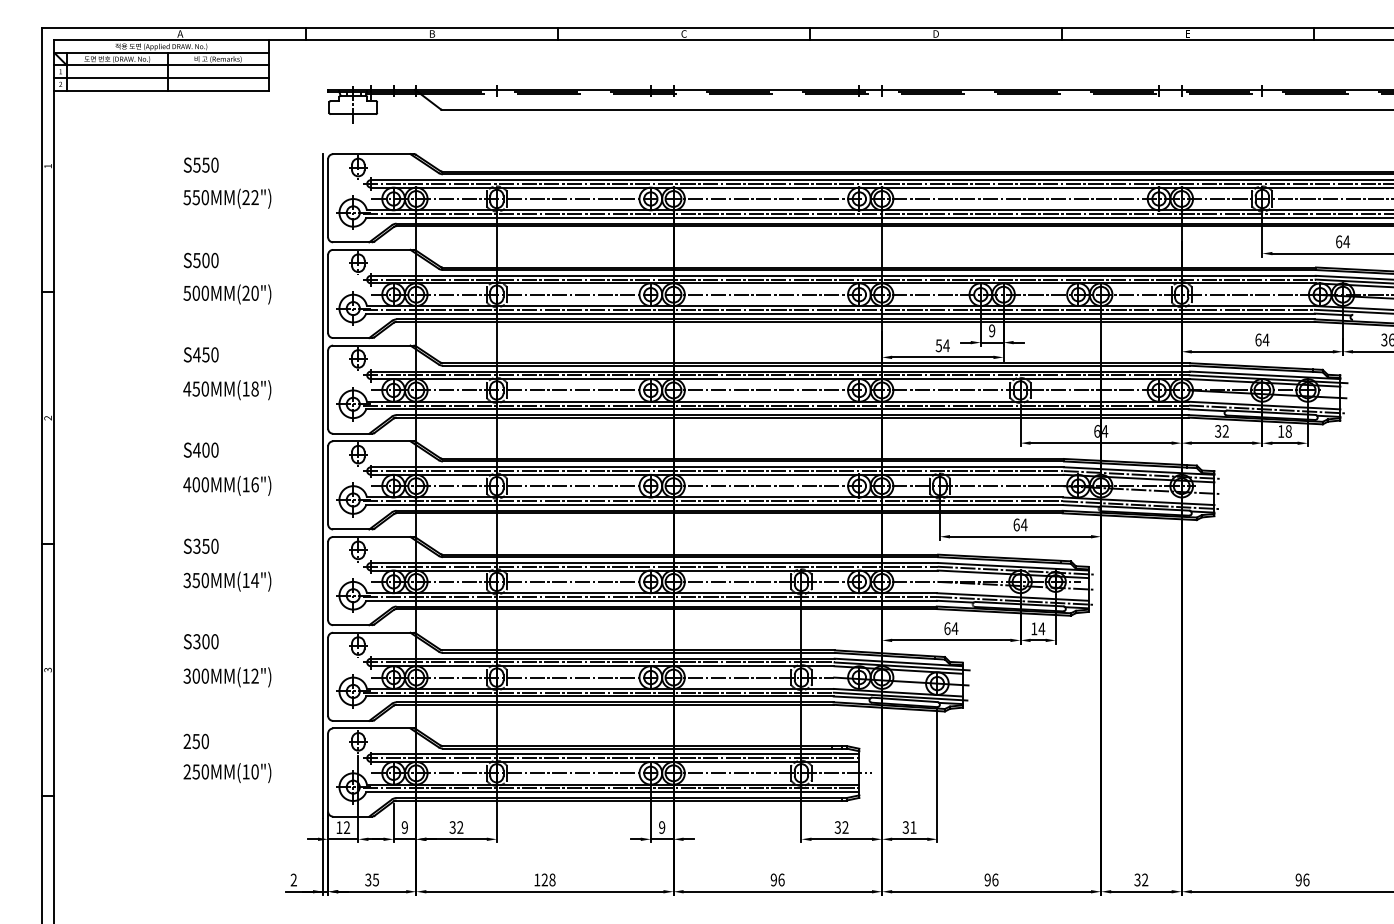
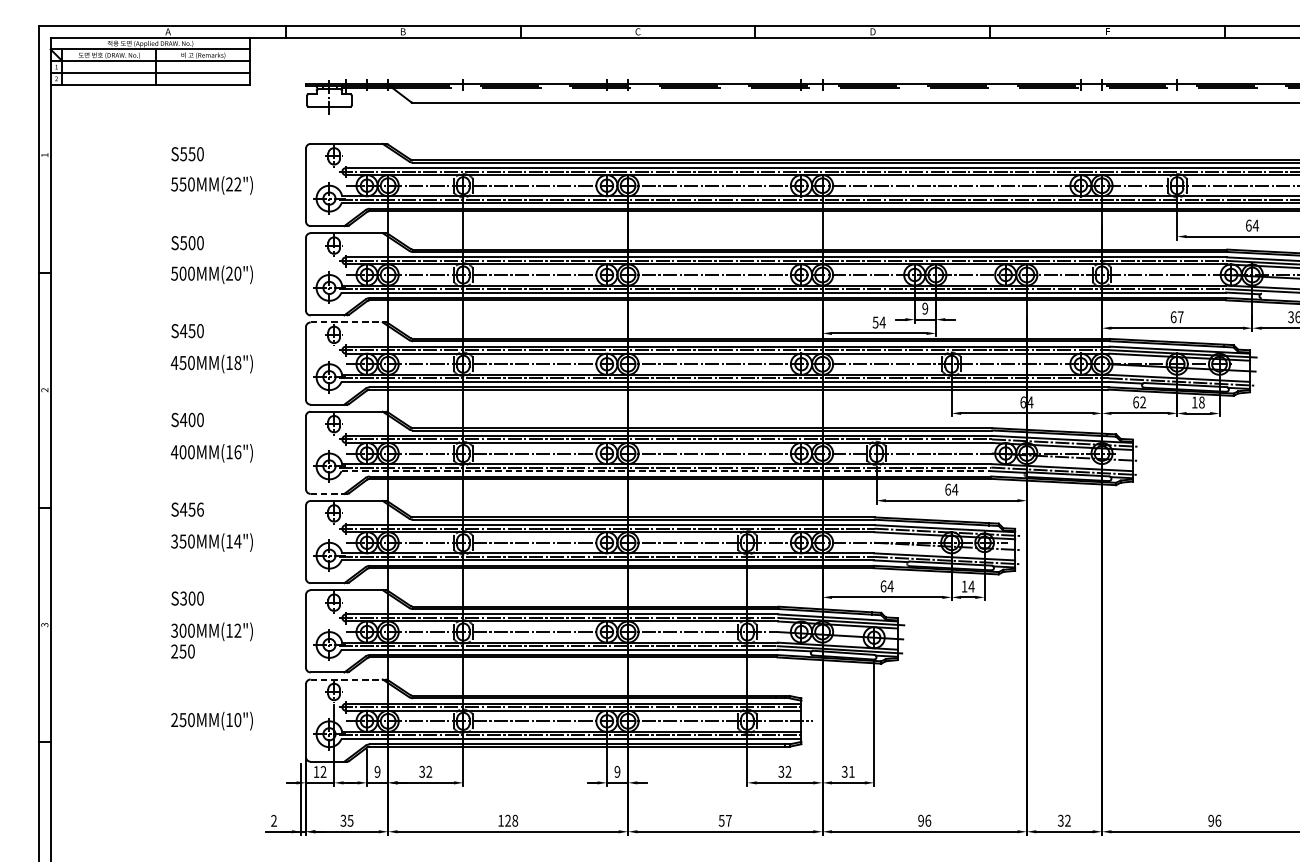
text: (1265, 339) -> (1180, 316), 64 -> 67
line: (373, 345) -> (348, 322), solid -> dashed
text: (1218, 431) -> (1136, 402), 32 -> 62
line: (323, 485) -> (301, 452), removed
line: (715, 505) -> (667, 471), solid -> dashed
line: (352, 529) -> (328, 493), solid -> dashed
text: (205, 545) -> (191, 508), S350 -> S456
line: (373, 728) -> (348, 679), solid -> dashed
text: (195, 741) -> (182, 651), moved
text: (777, 879) -> (725, 820), 96 -> 57

